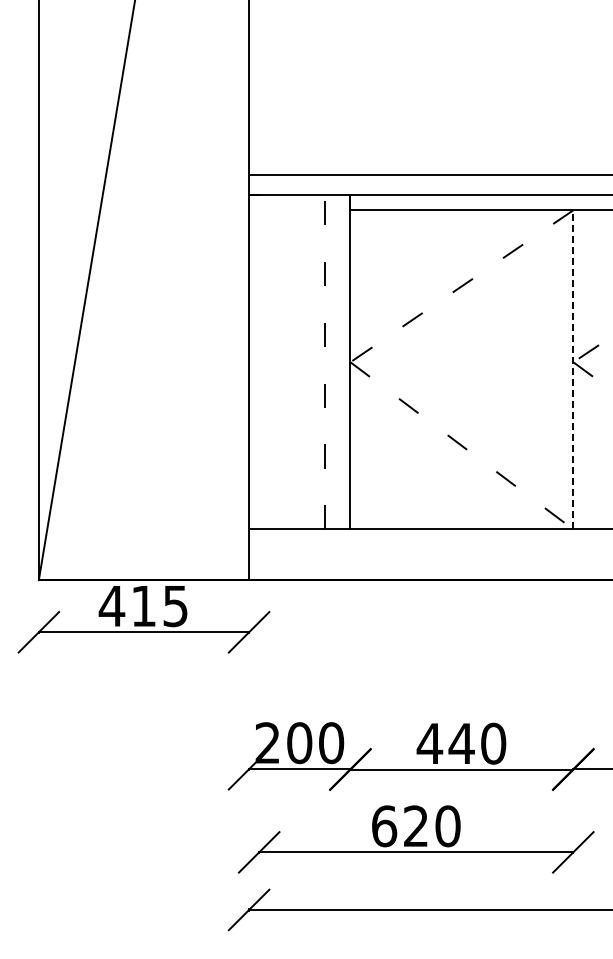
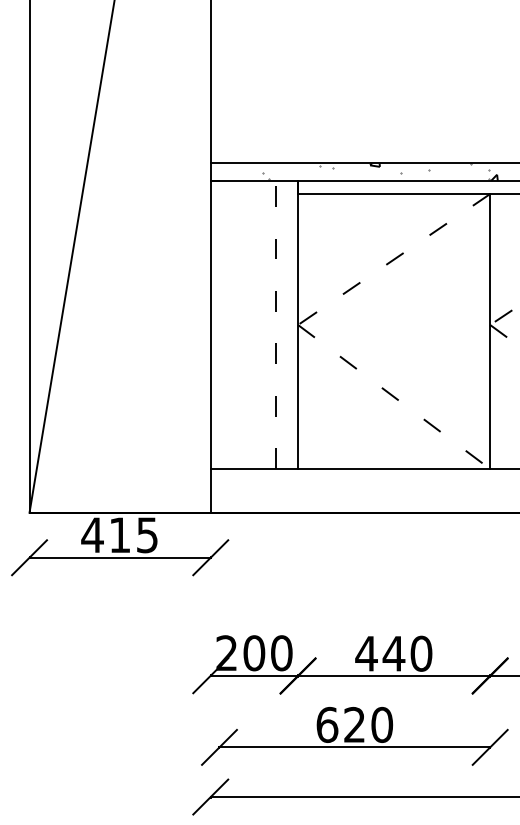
hatch: (446, 184) -> (380, 171), added
line: (573, 369) -> (490, 331), dashed -> solid

